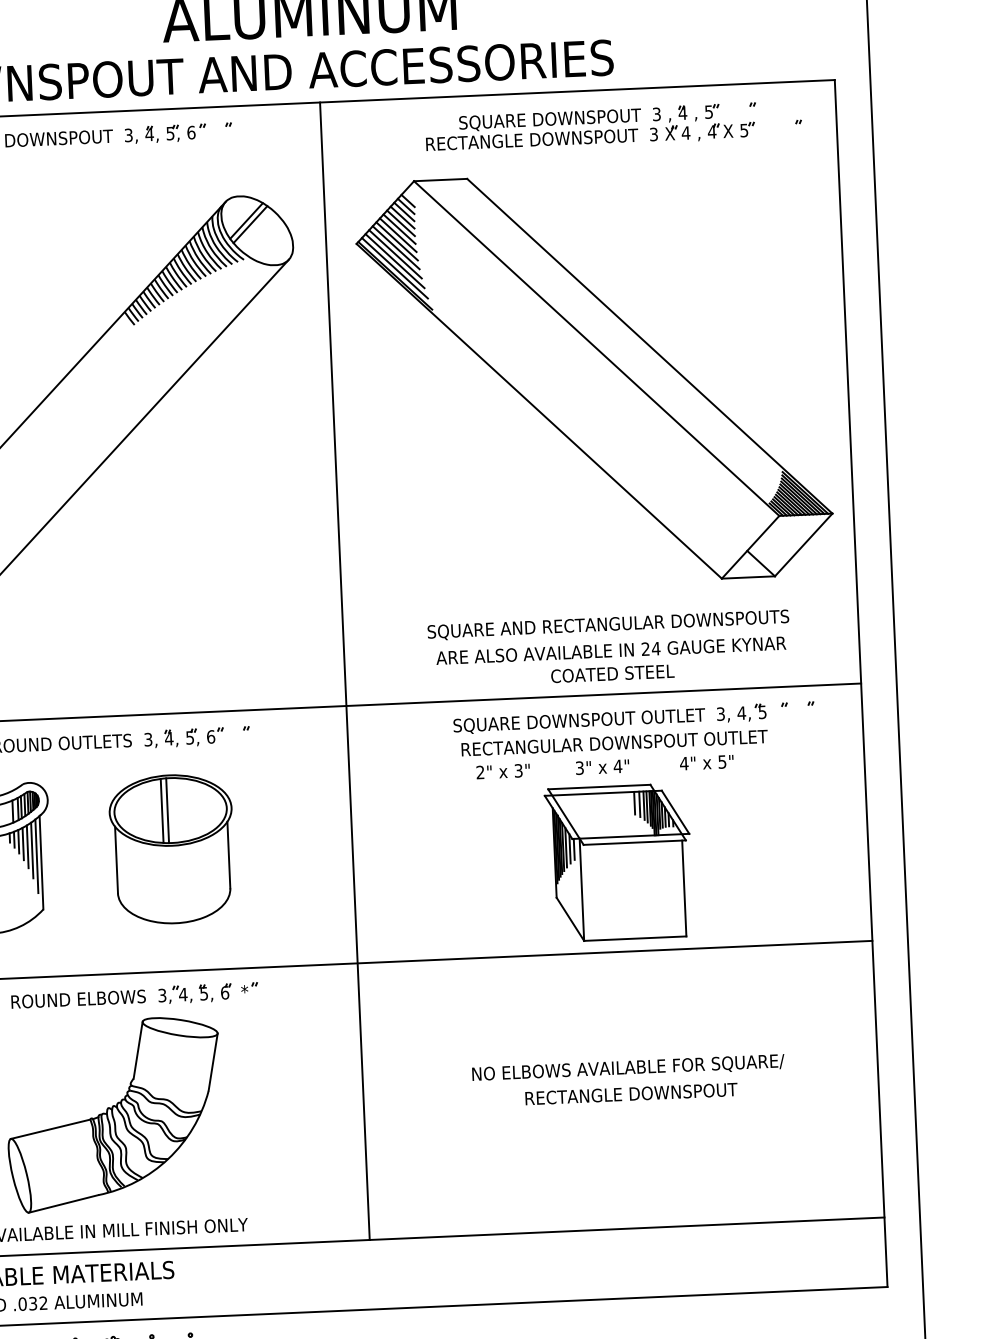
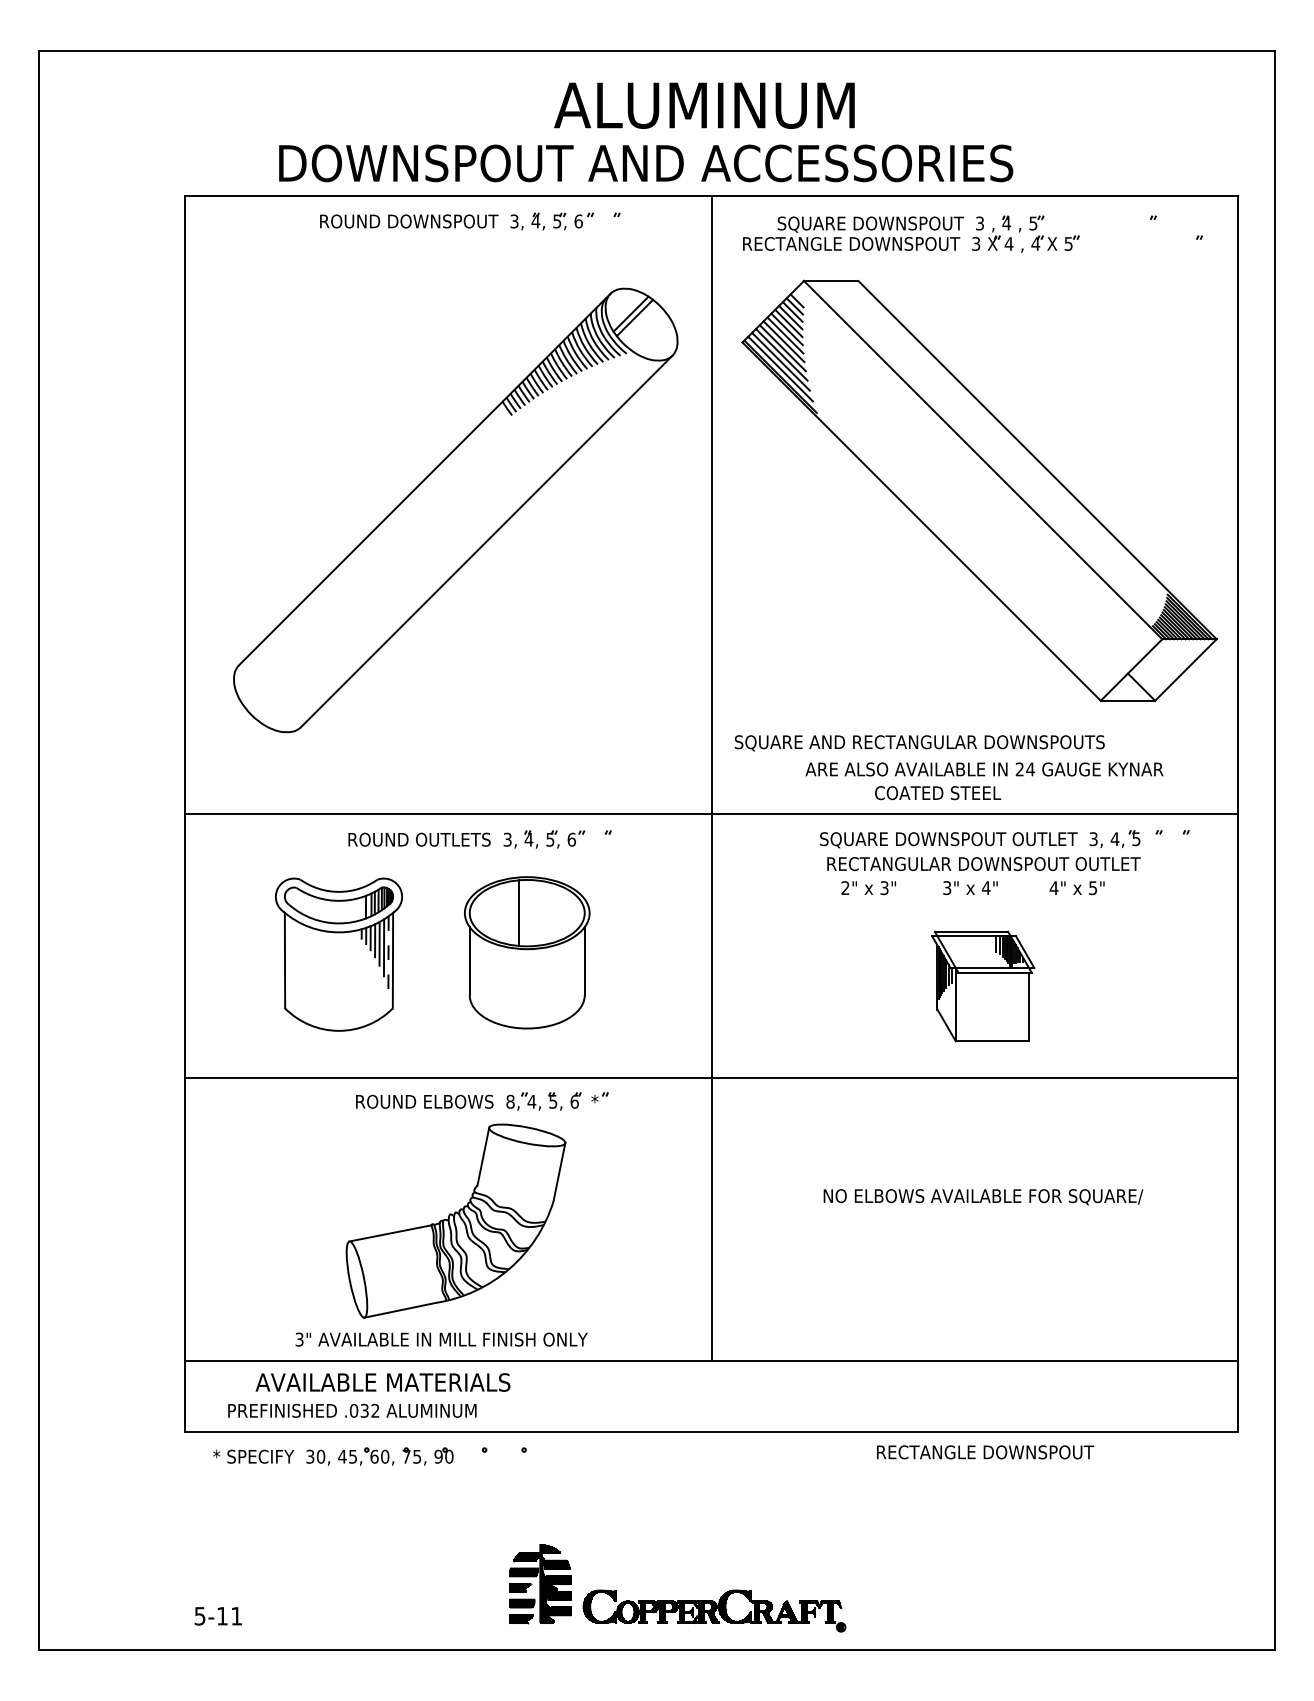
part: (590, 127) -> (911, 233), moved
text: (608, 625) -> (919, 743), moved
text: (613, 674) -> (938, 793), moved
line: (167, 811) -> (524, 913), removed
line: (36, 855) -> (388, 953), solid -> dashed
part: (619, 862) -> (983, 986), size x0.7
text: (162, 995) -> (510, 1101), 3, -> 8,
text: (631, 1094) -> (985, 1452), moved

